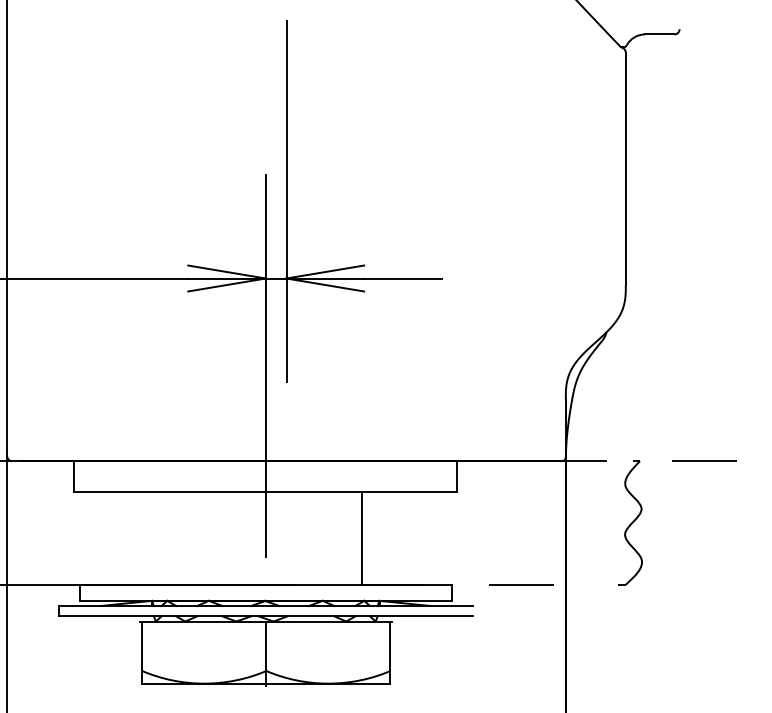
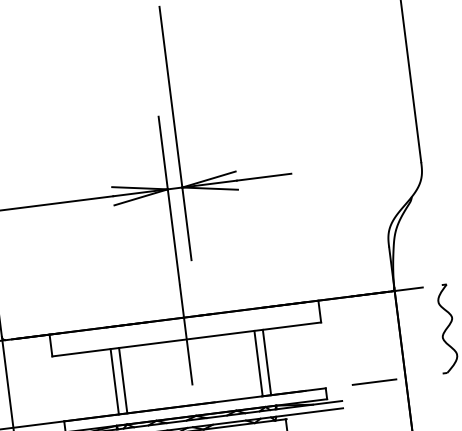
line: (157, 538) -> (114, 381), added
line: (169, 538) -> (123, 380), added
line: (374, 538) -> (267, 362), added

